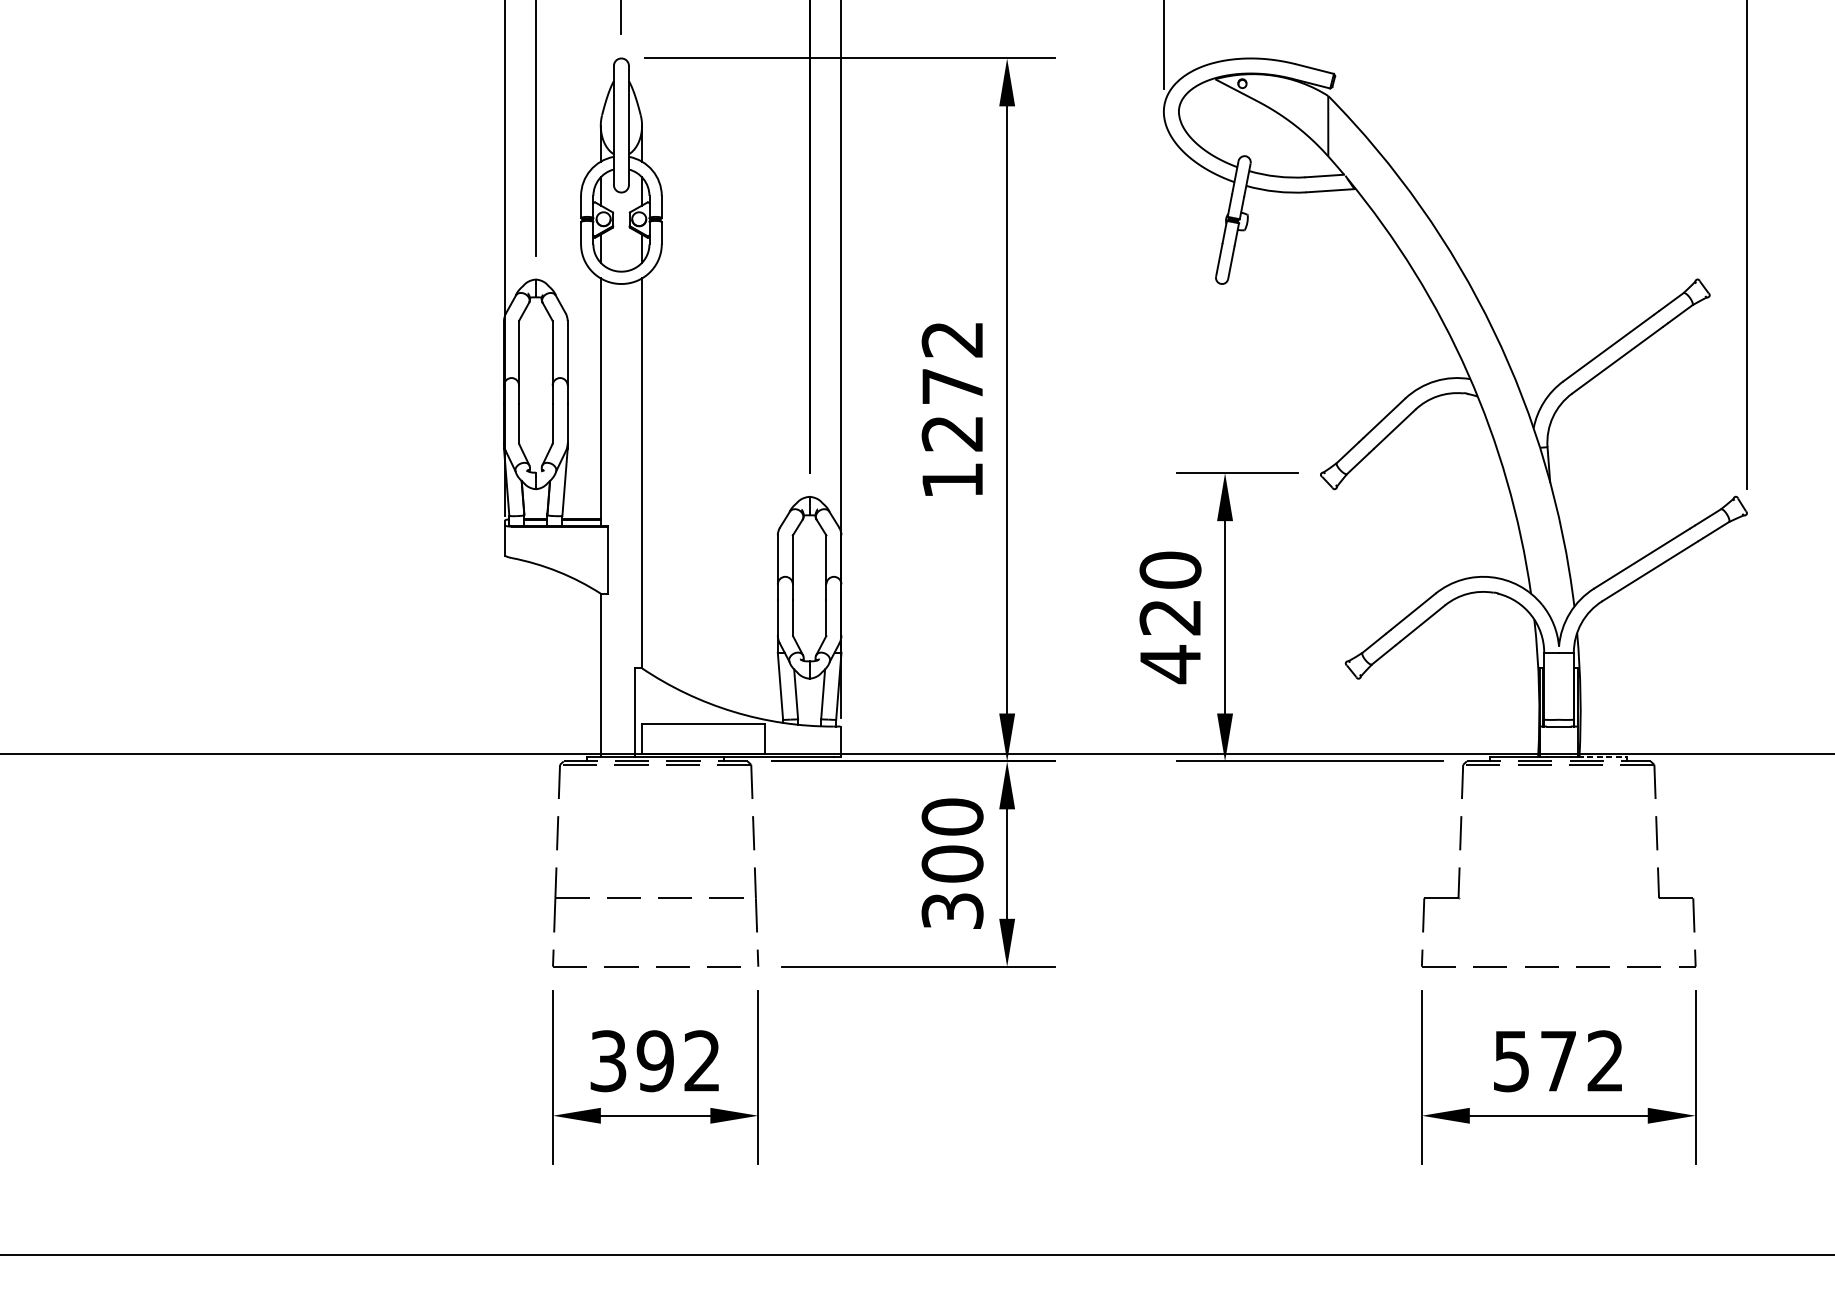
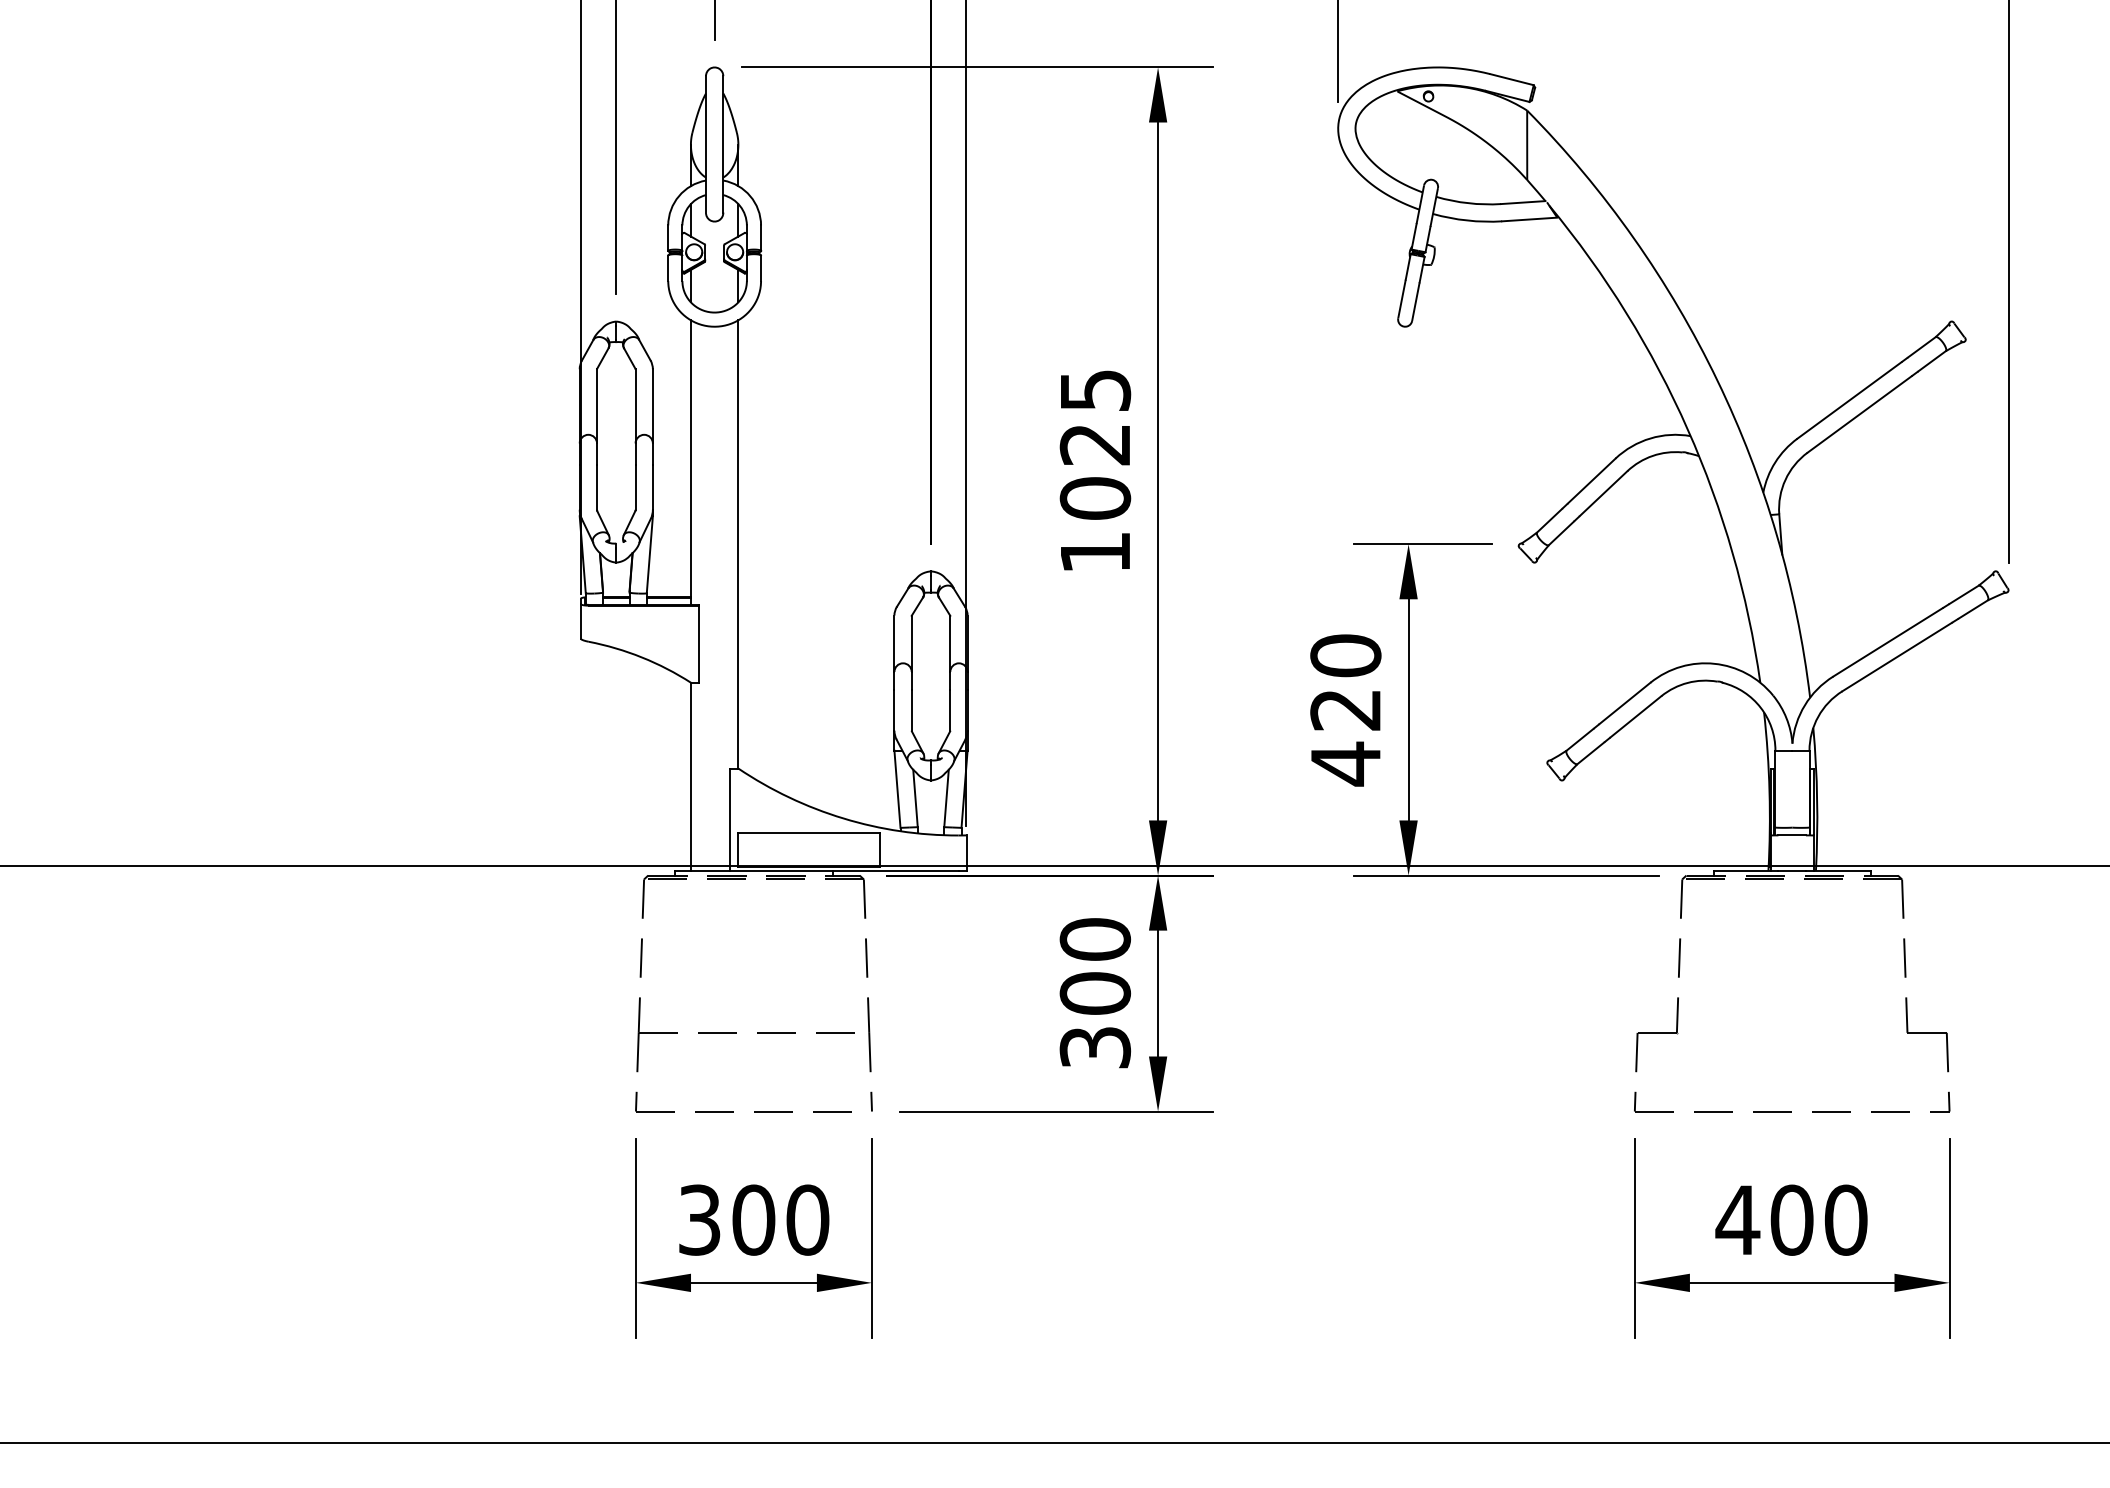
text: (952, 386) -> (1095, 444), 1272 -> 1025
line: (1602, 757) -> (1842, 870), dashed -> solid
text: (678, 1060) -> (780, 1219), 392 -> 300
text: (1558, 1060) -> (1791, 1219), 572 -> 400

